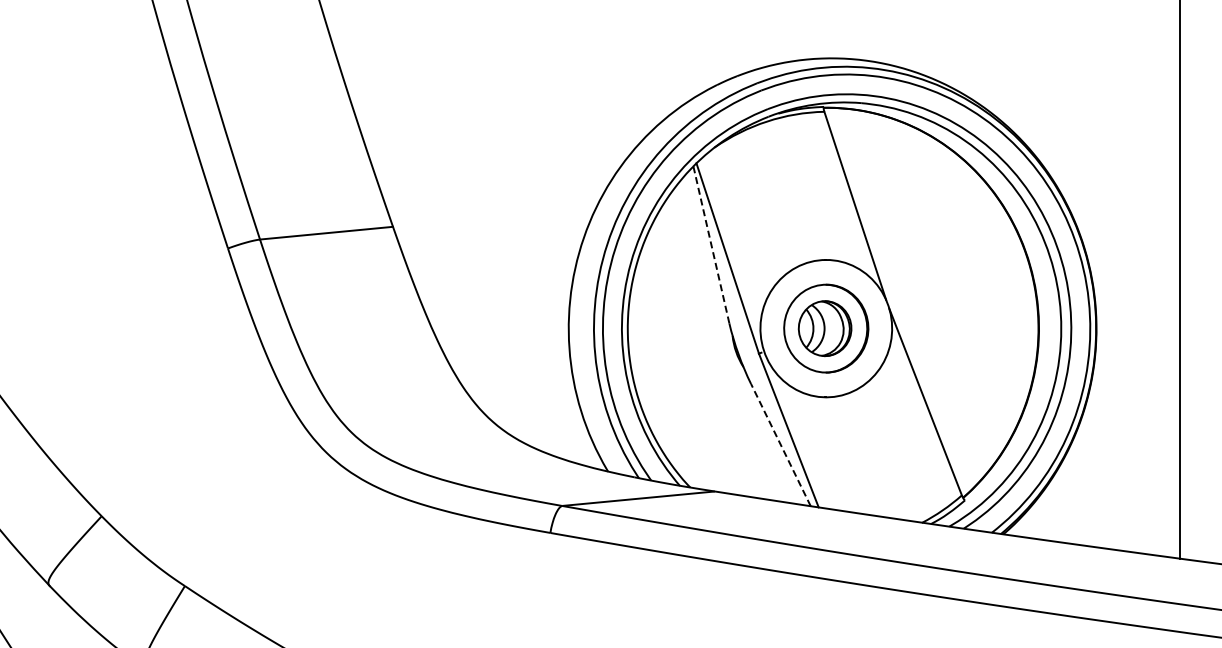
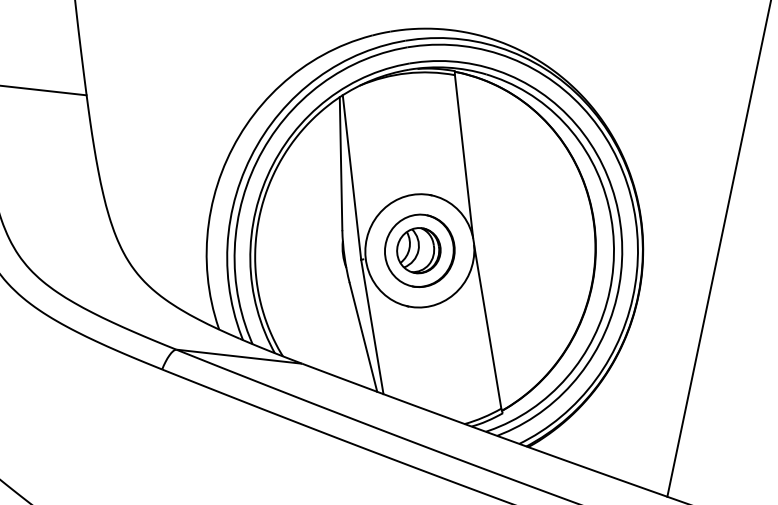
line: (711, 244) -> (341, 163), dashed -> solid
line: (780, 445) -> (363, 337), dashed -> solid

